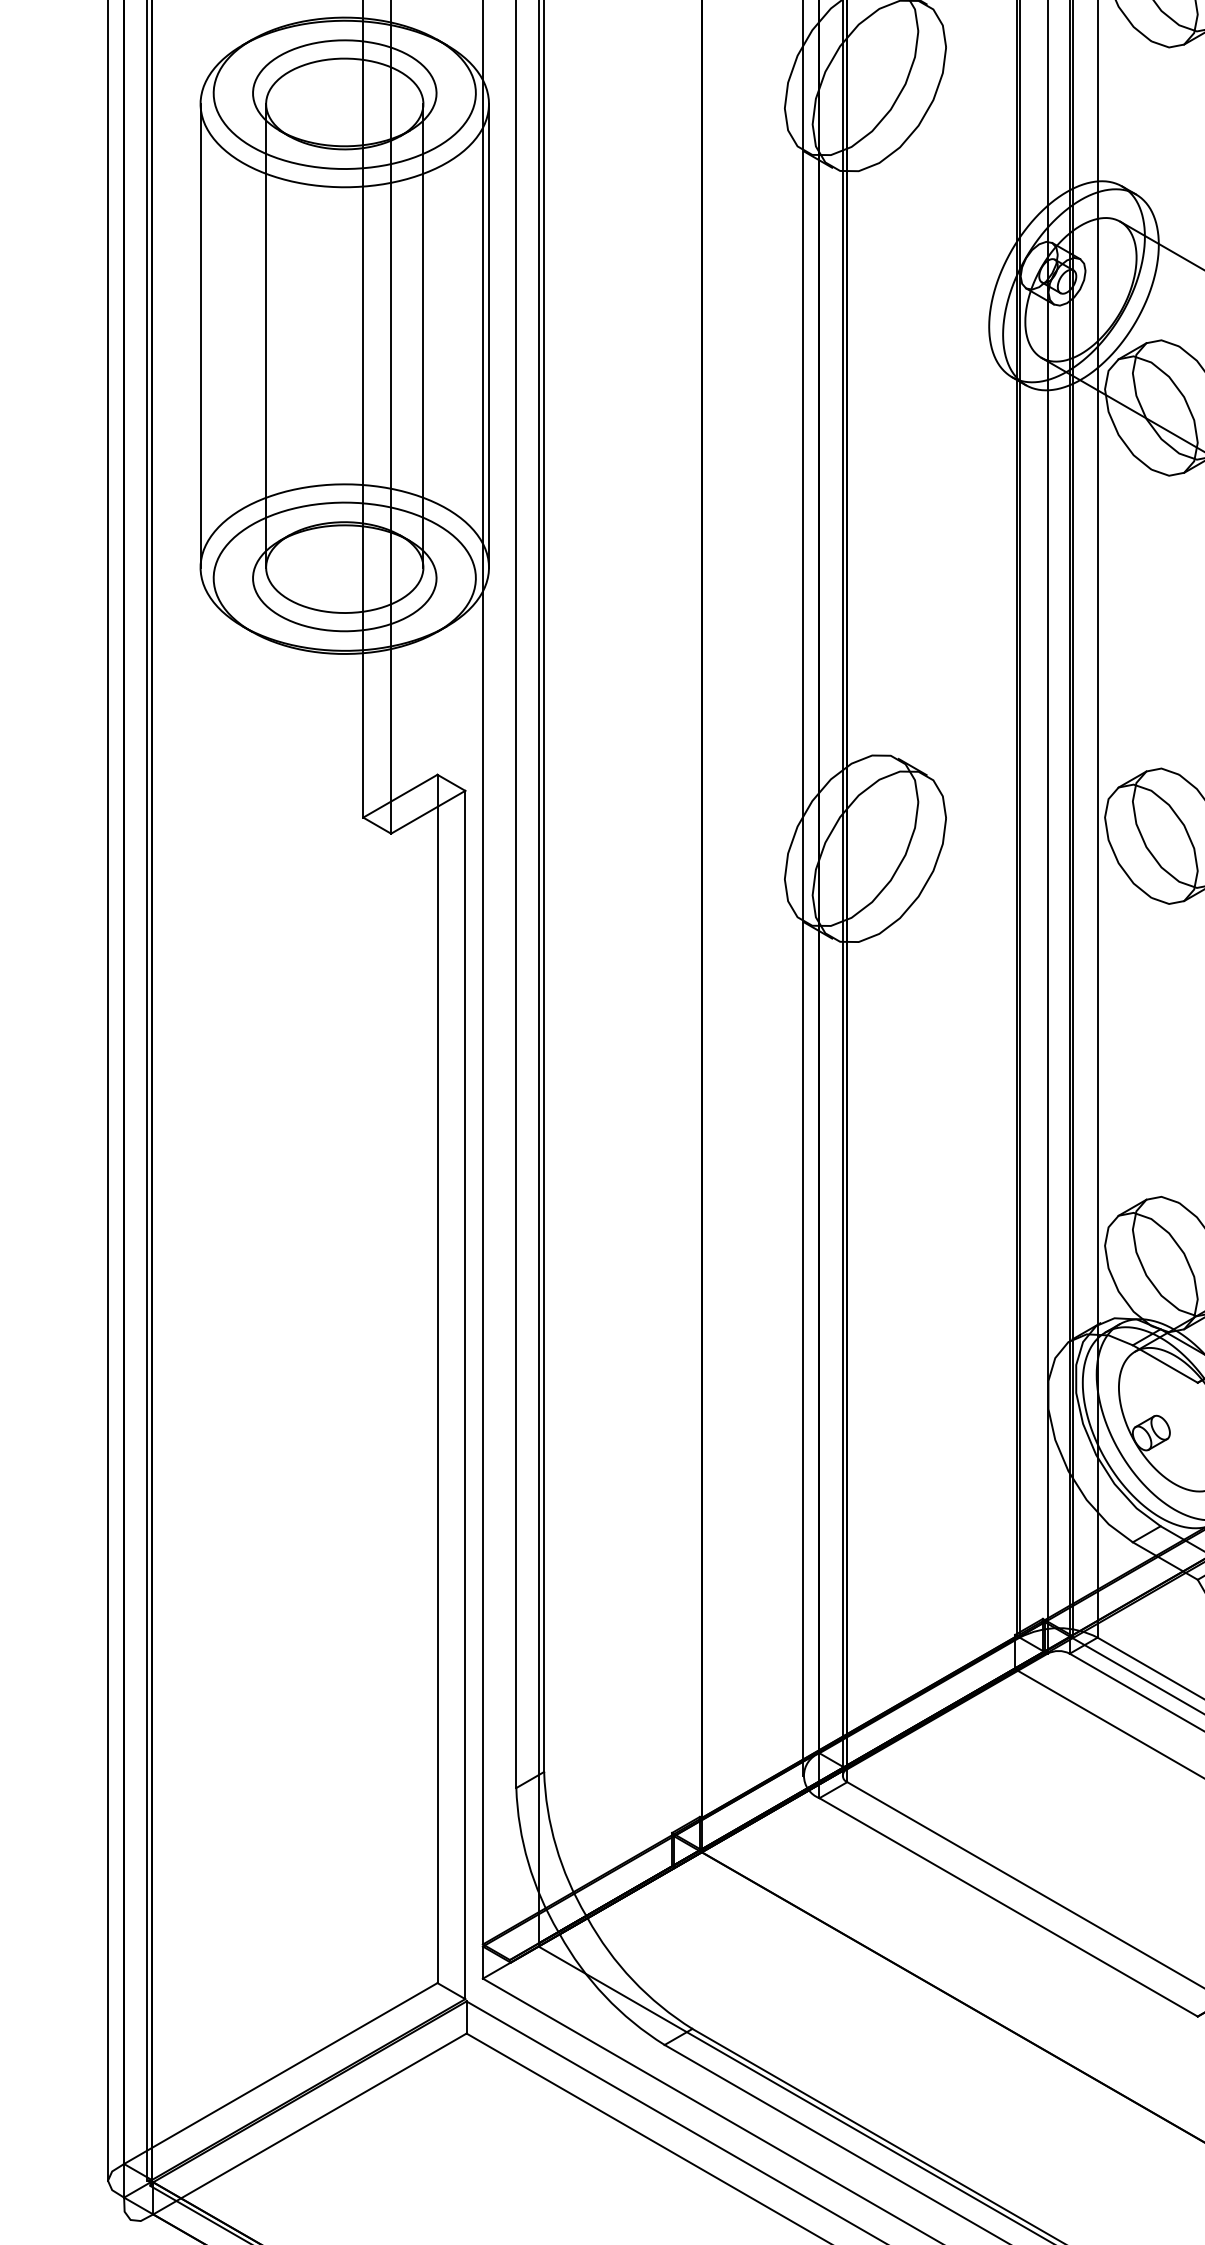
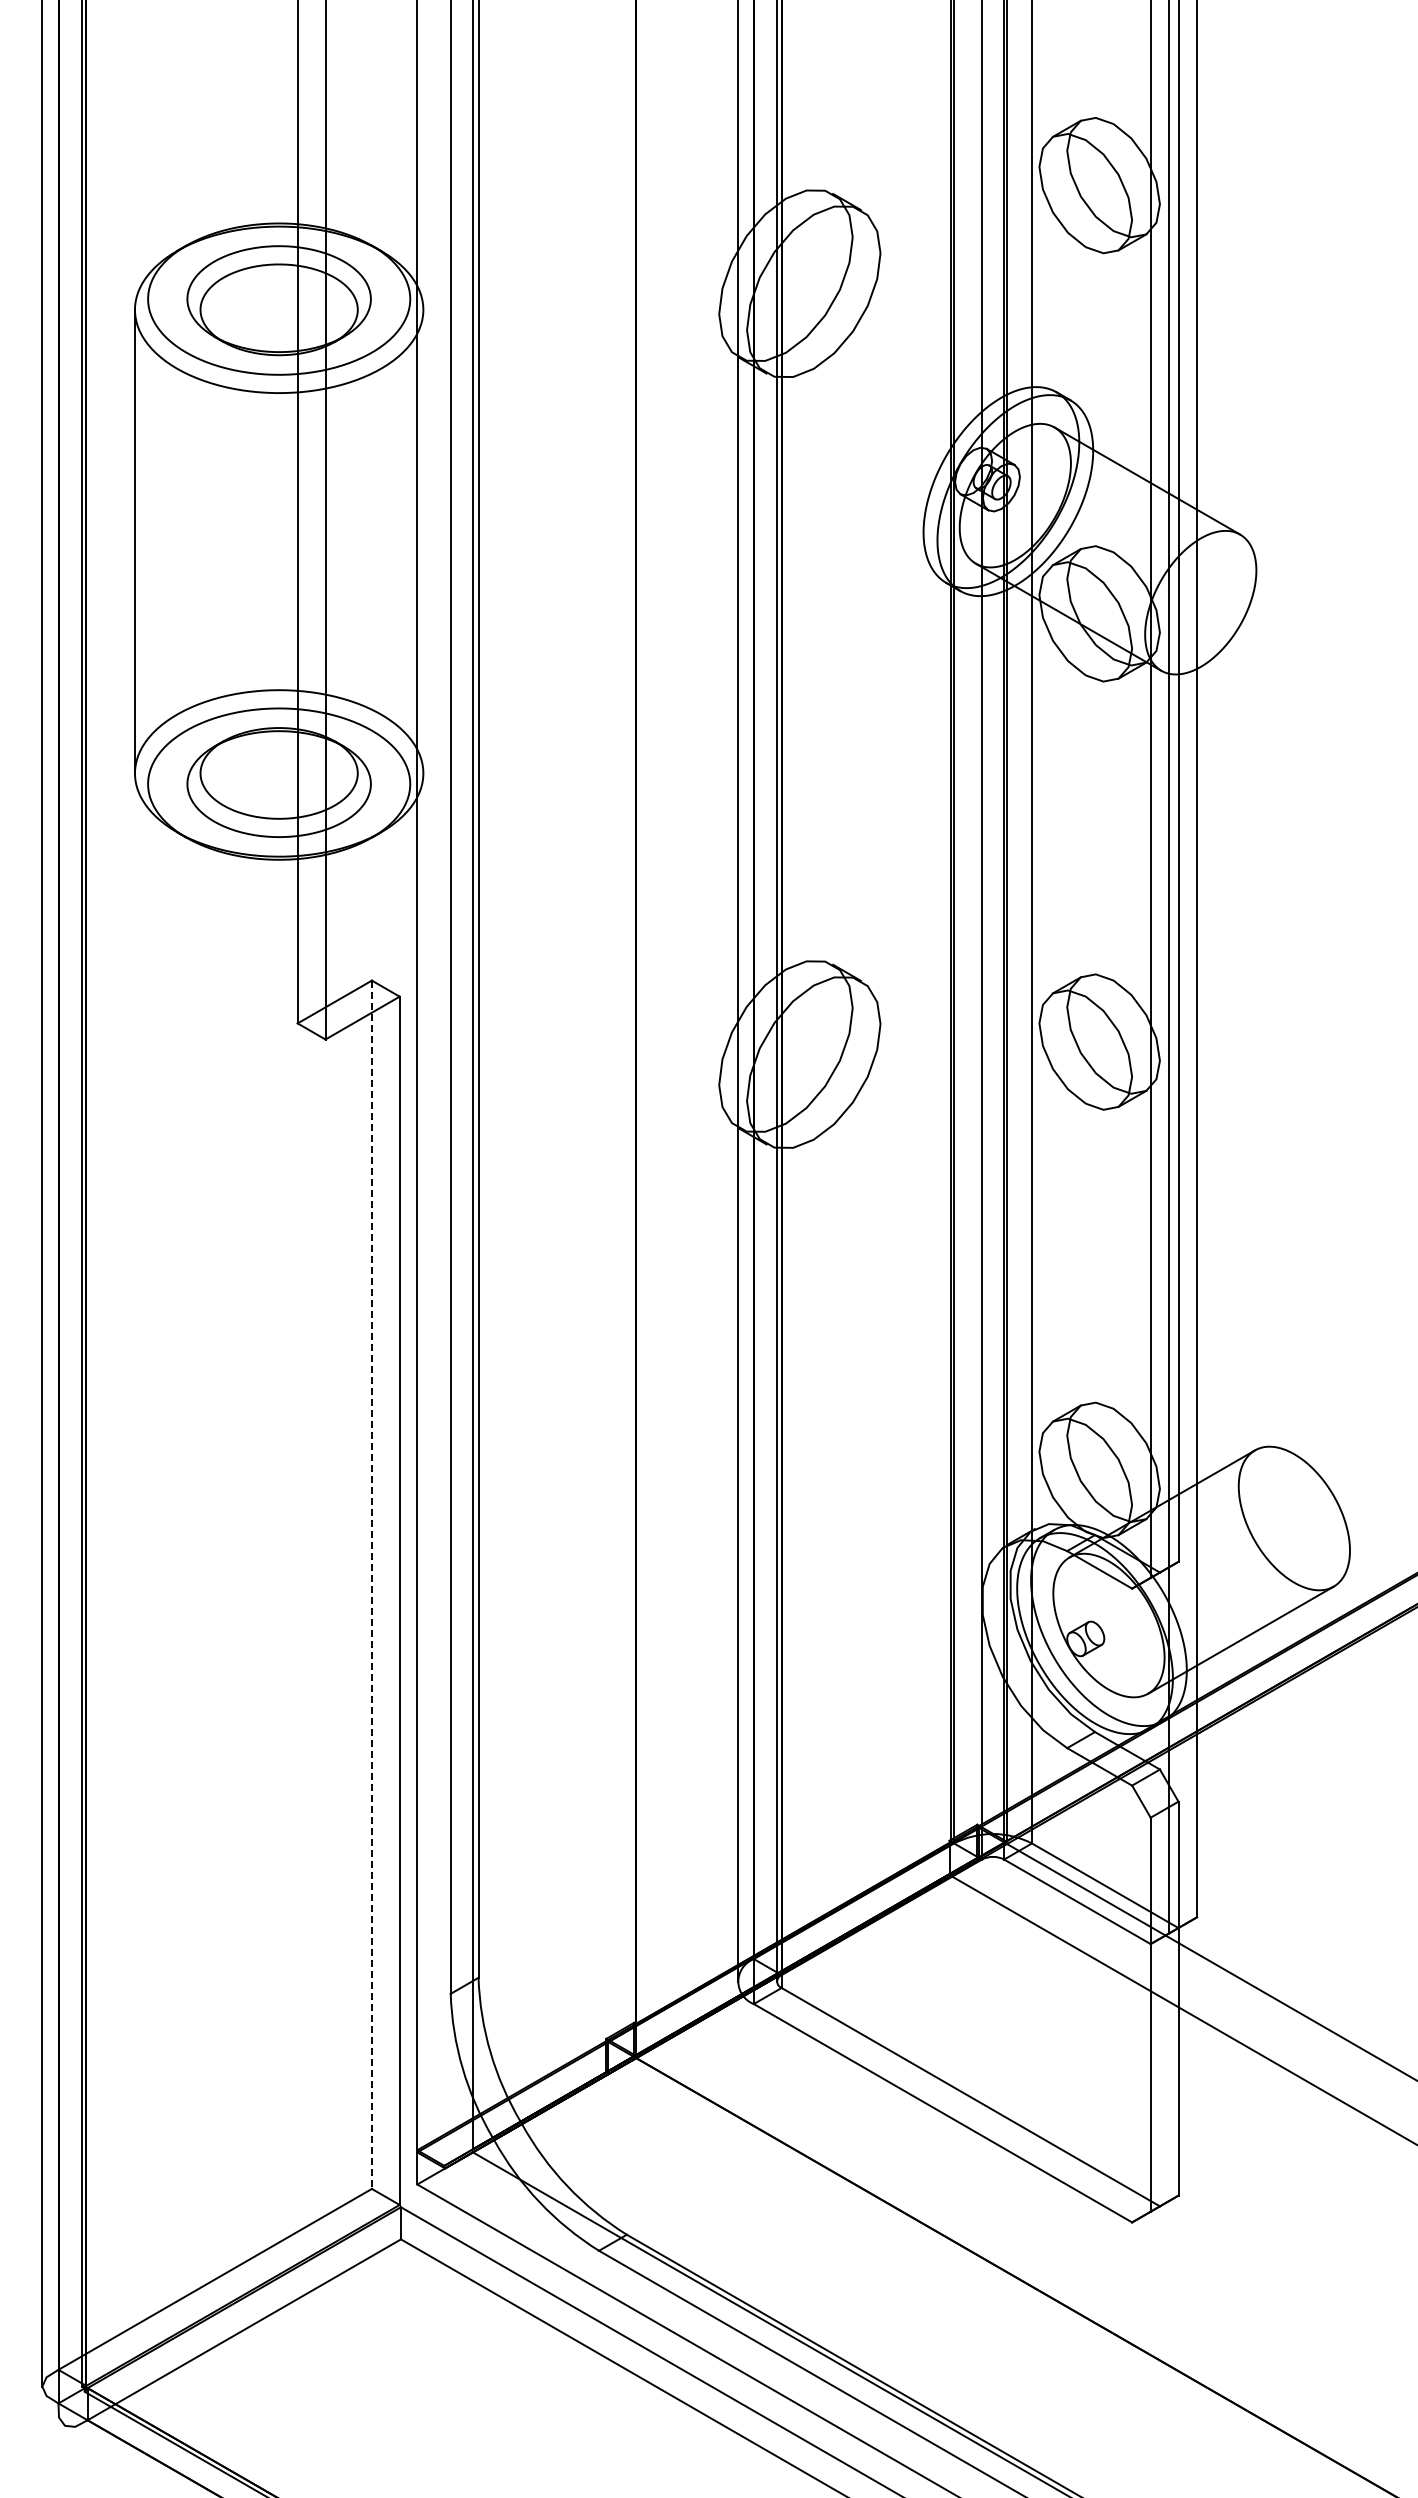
line: (266, 335) -> (200, 541), removed
line: (423, 335) -> (357, 541), removed
line: (489, 335) -> (423, 541), removed
line: (437, 1379) -> (371, 1585), solid -> dashed

